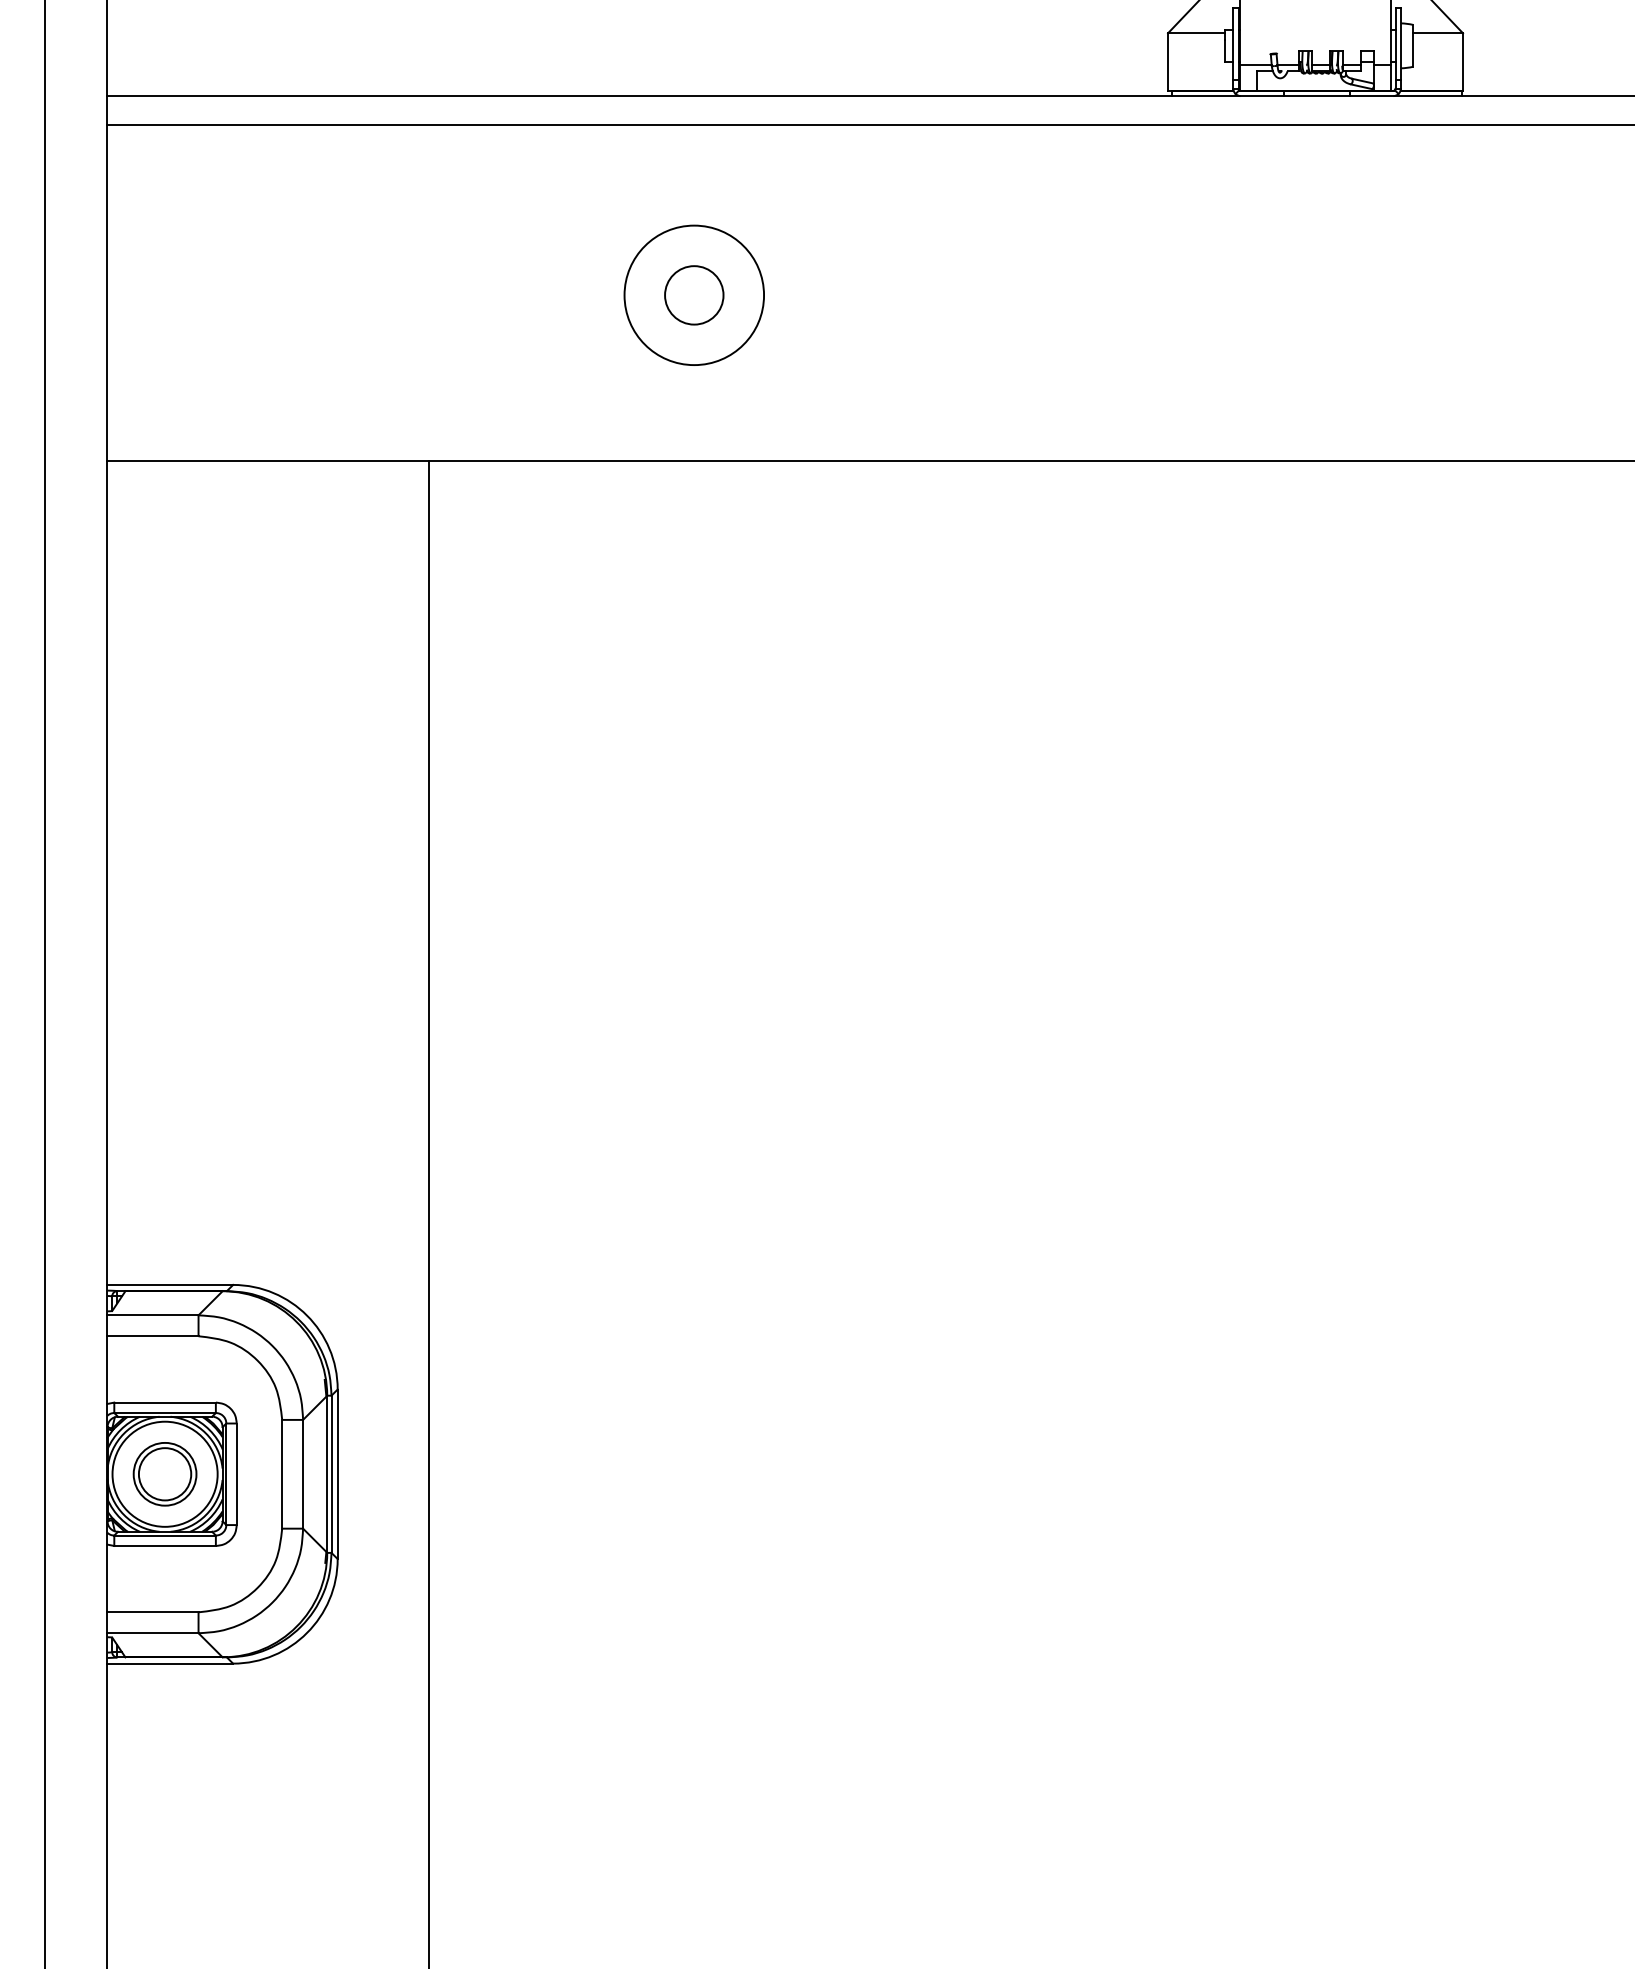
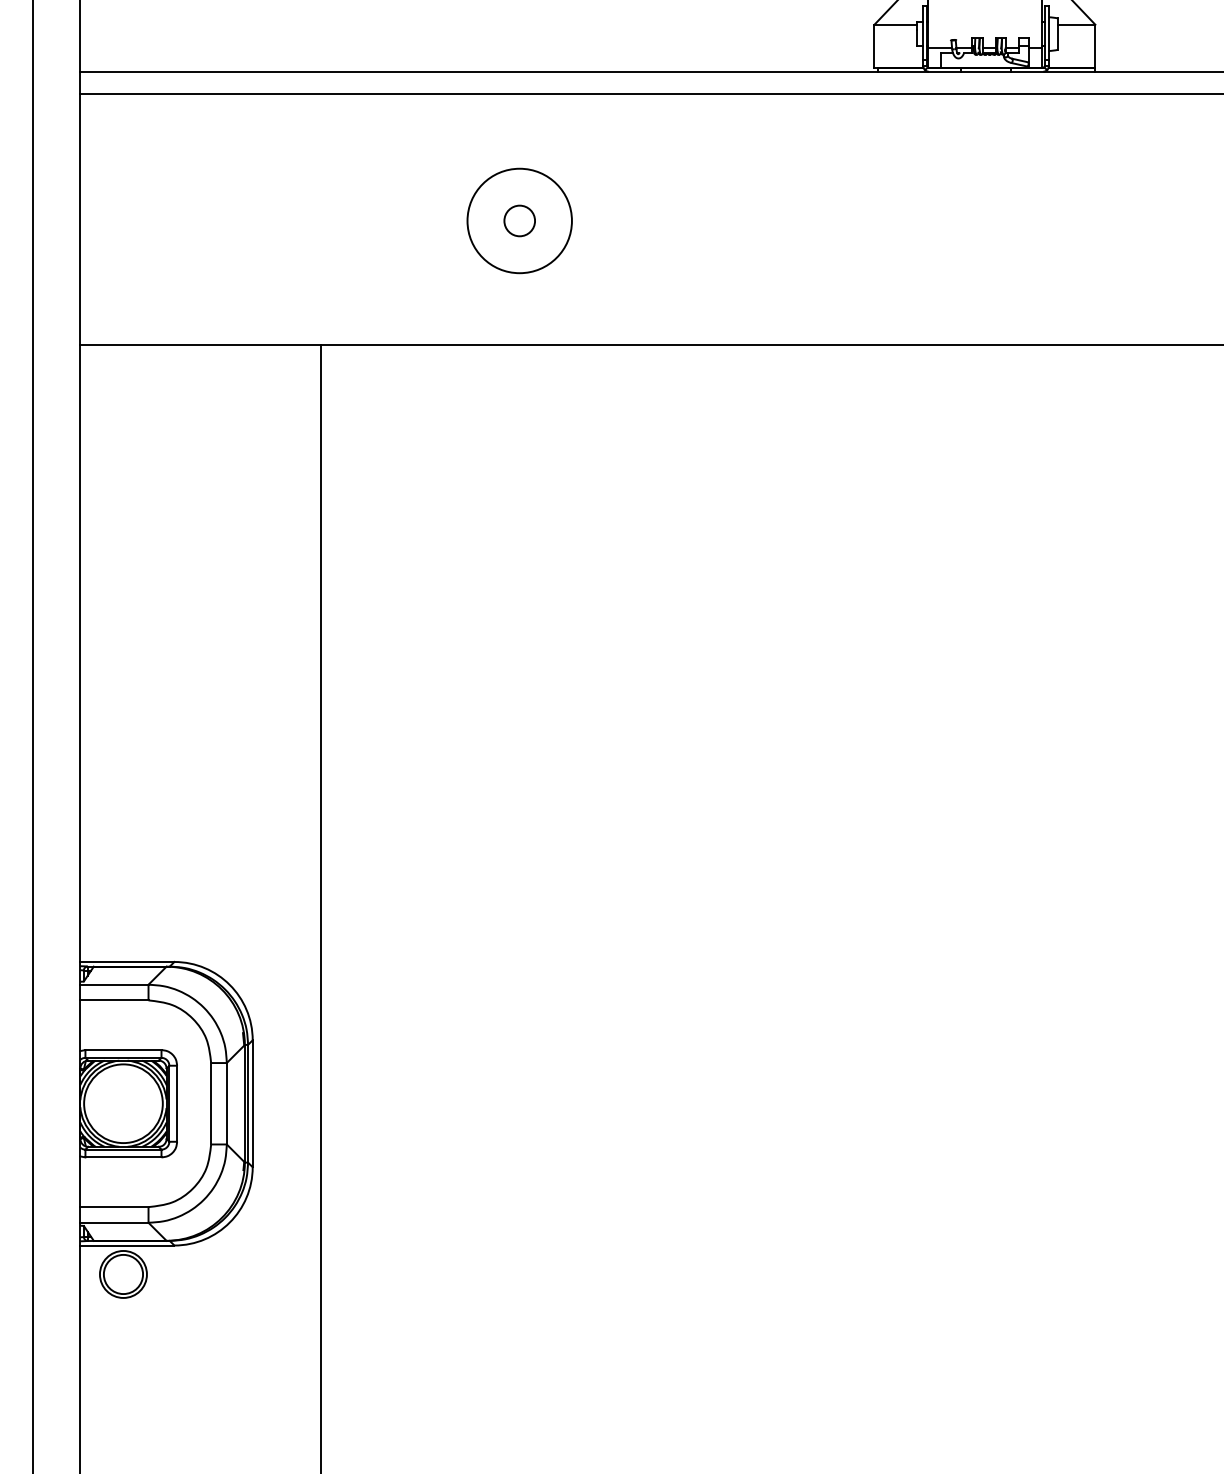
circle: (694, 295) -> (519, 221), size x0.7
part: (164, 1474) -> (123, 1274), moved

